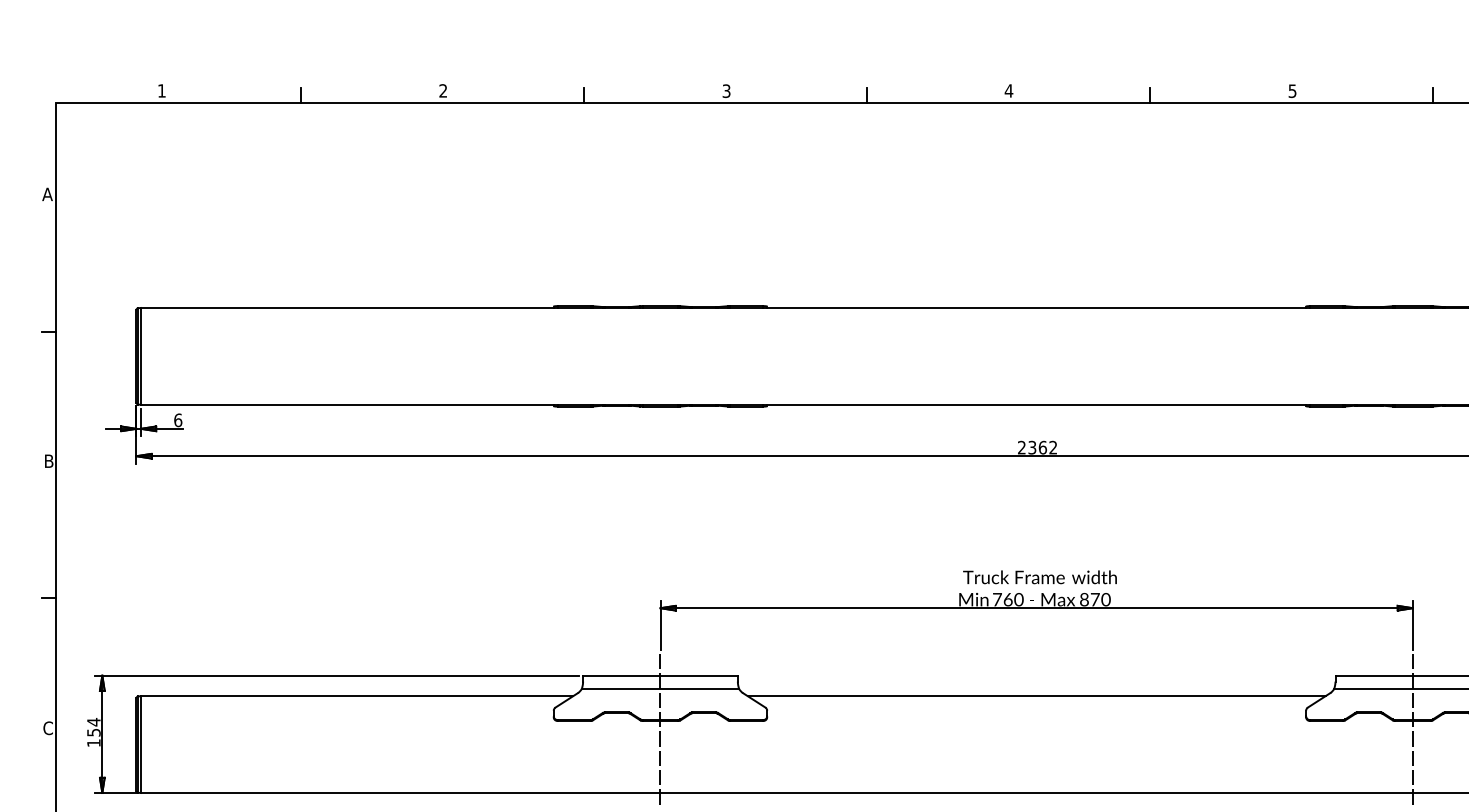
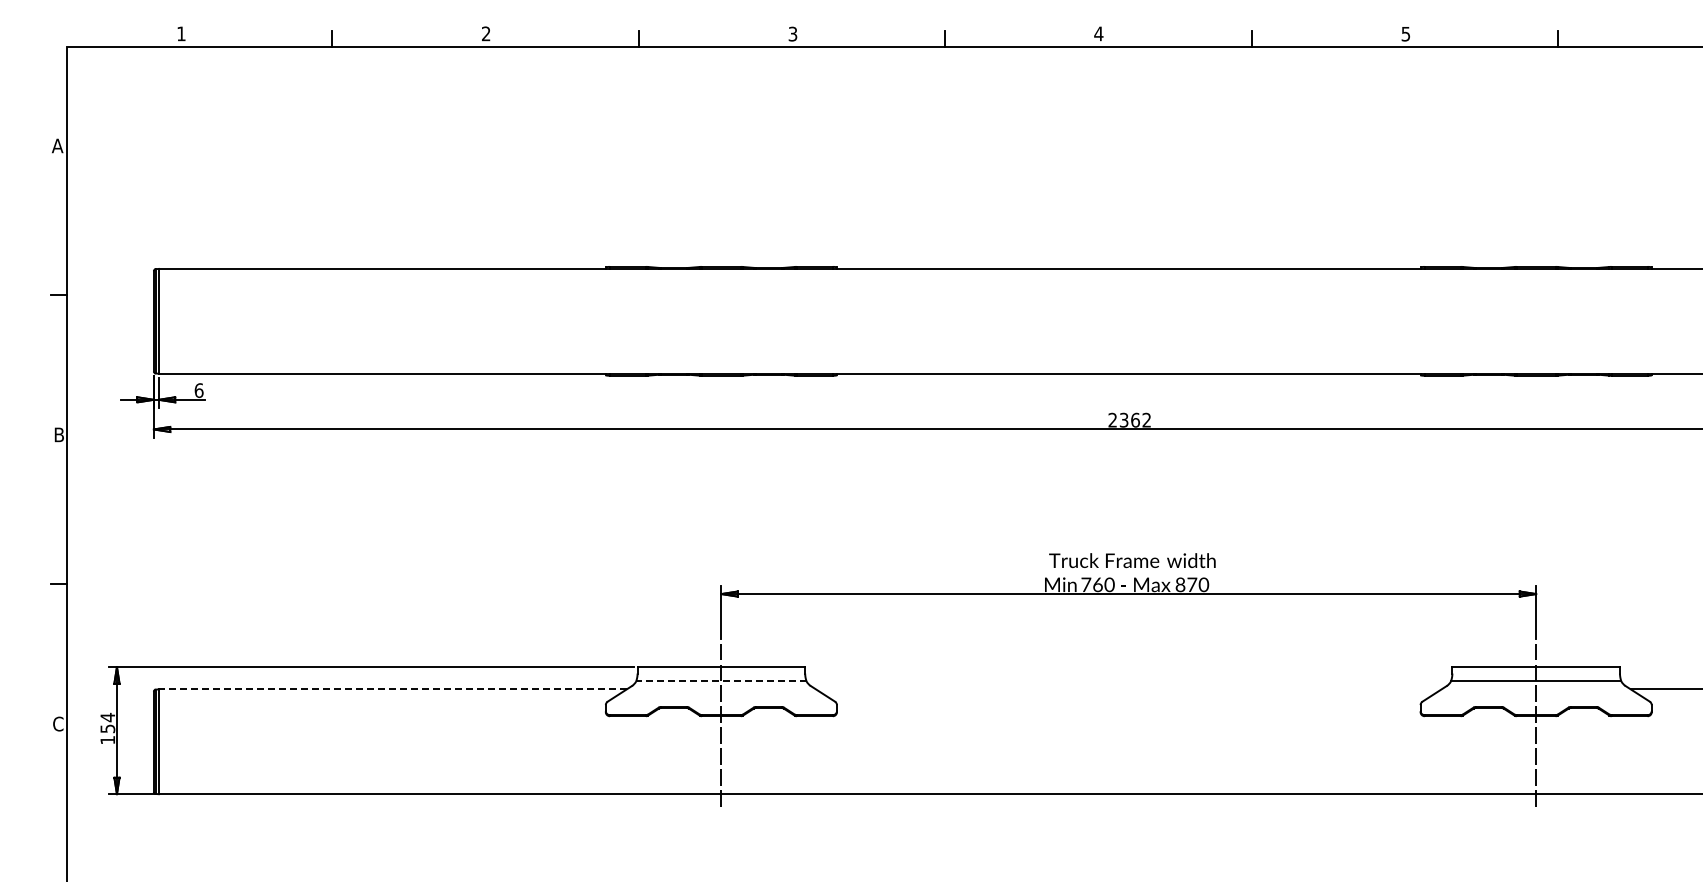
line: (659, 688) -> (720, 681), solid -> dashed
line: (356, 696) -> (392, 689), solid -> dashed
line: (1036, 696) -> (1128, 689), removed

